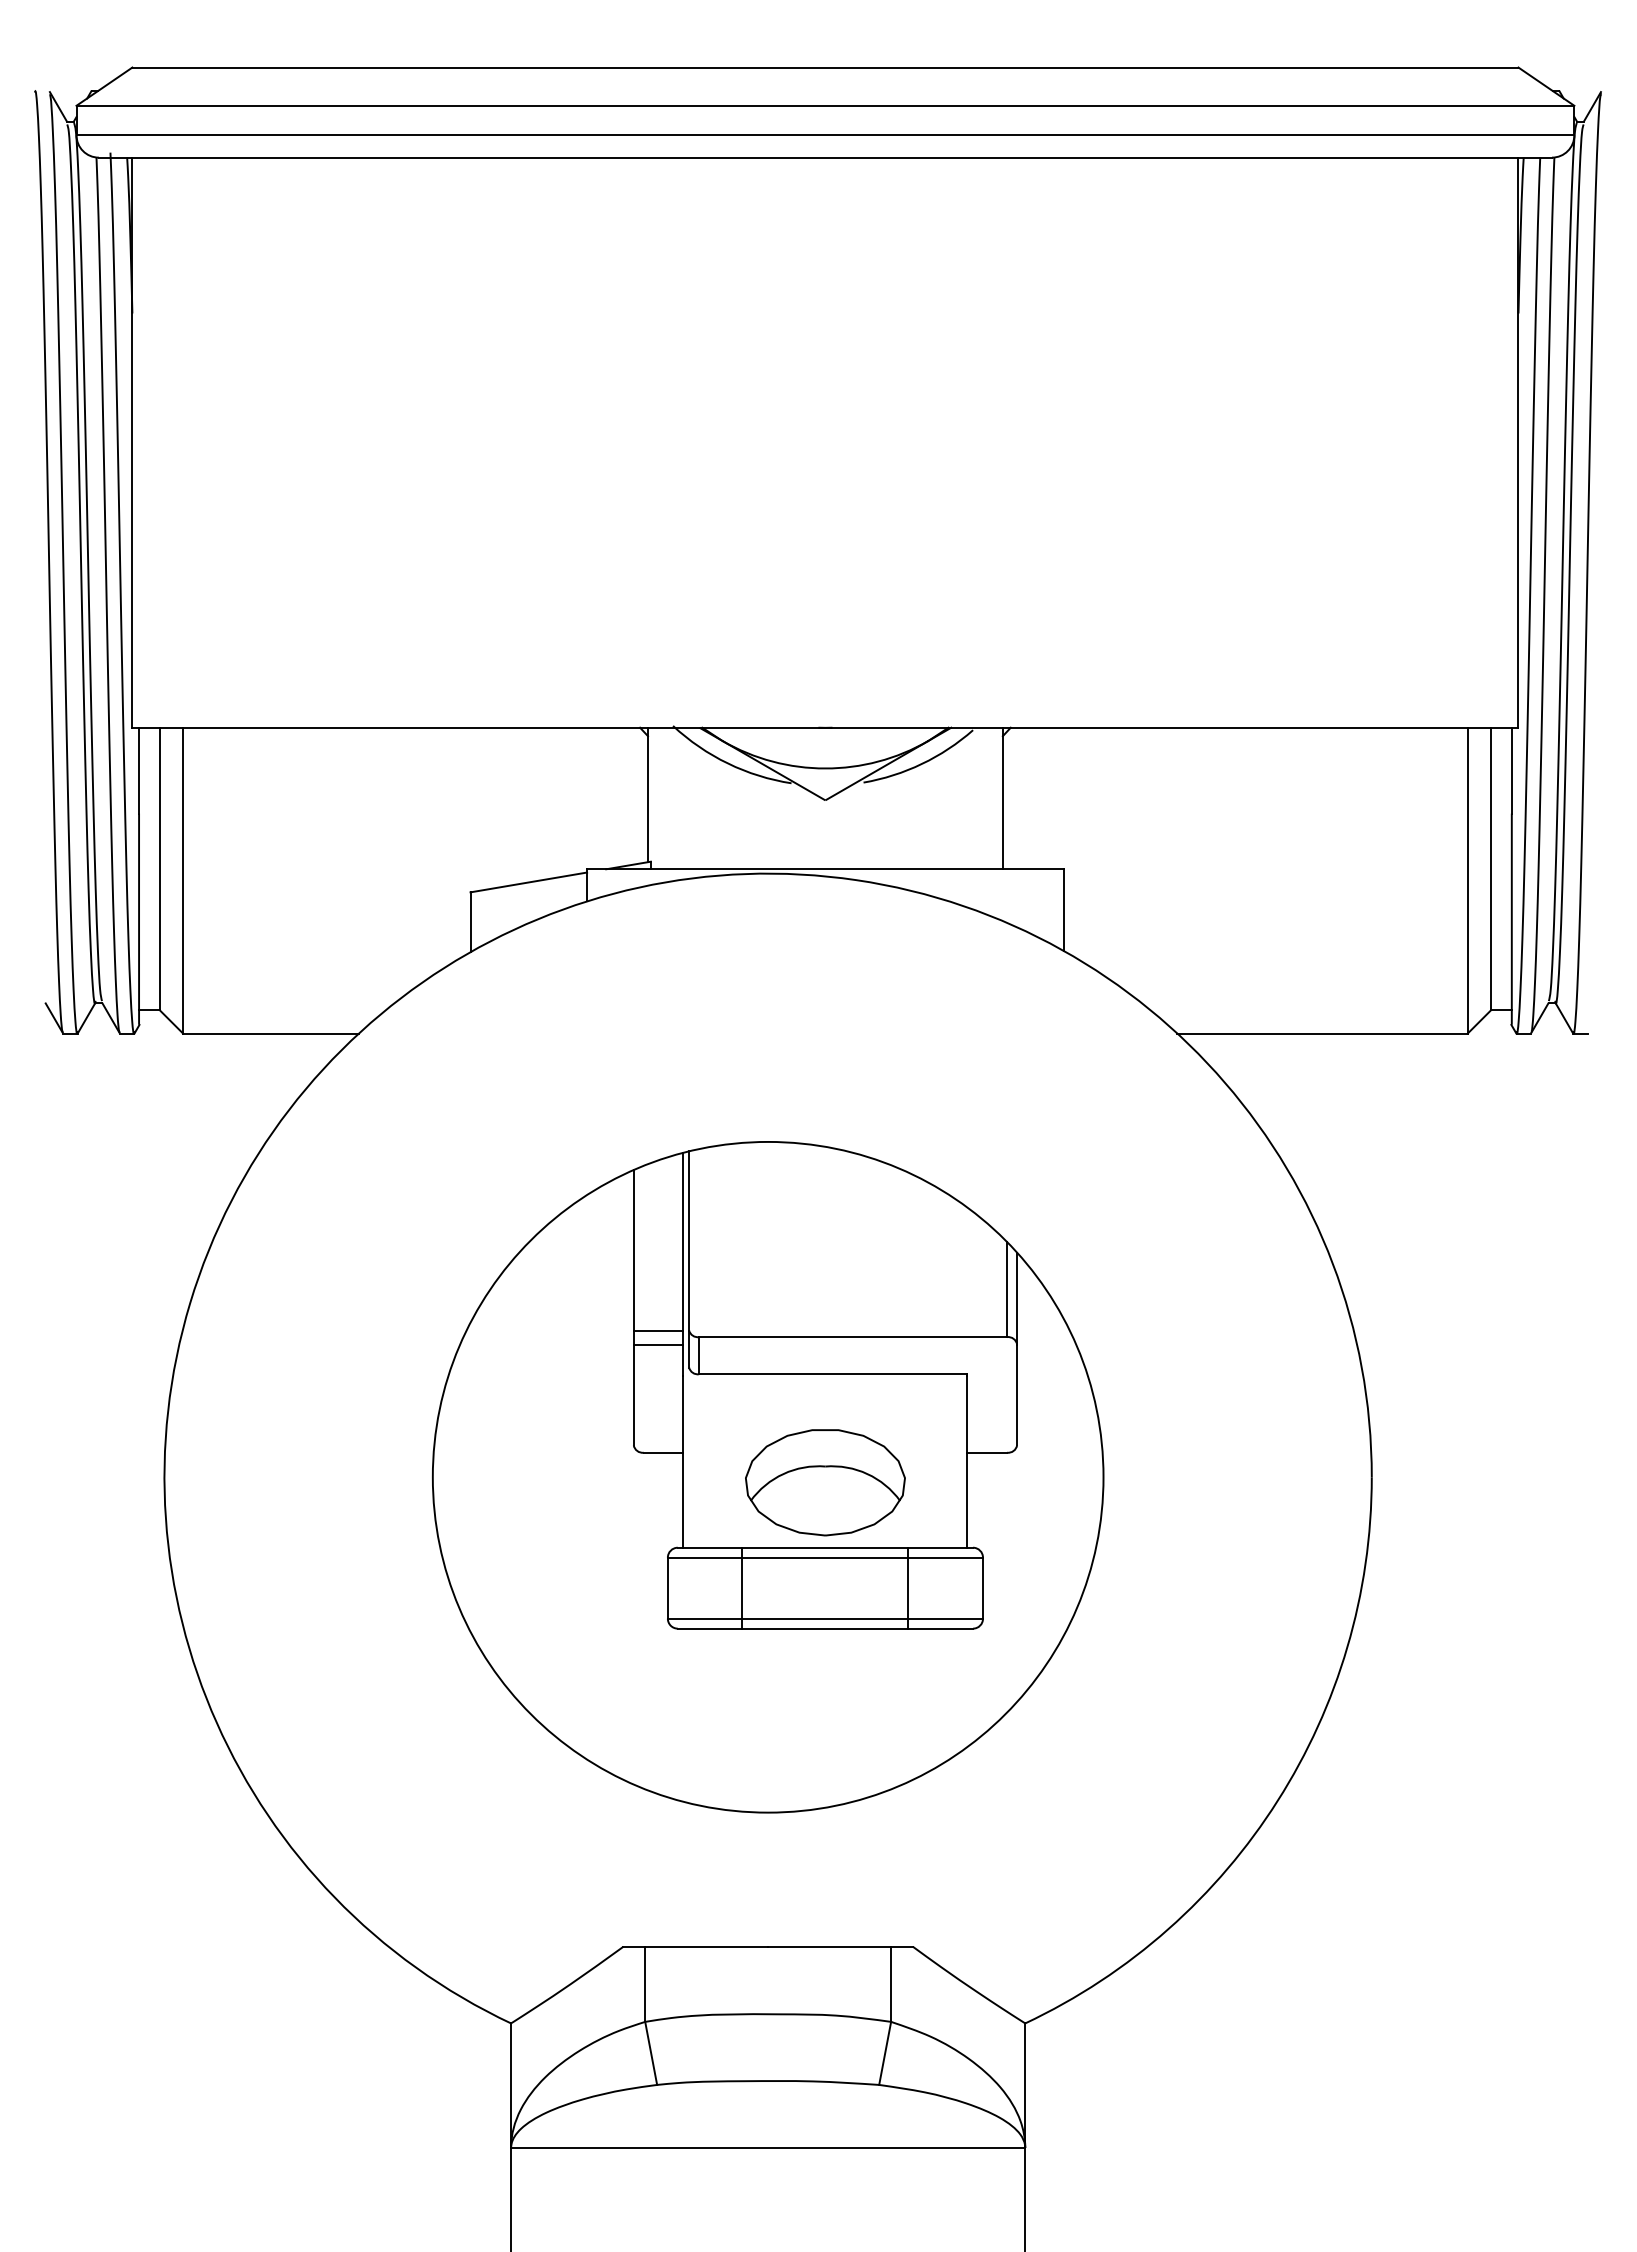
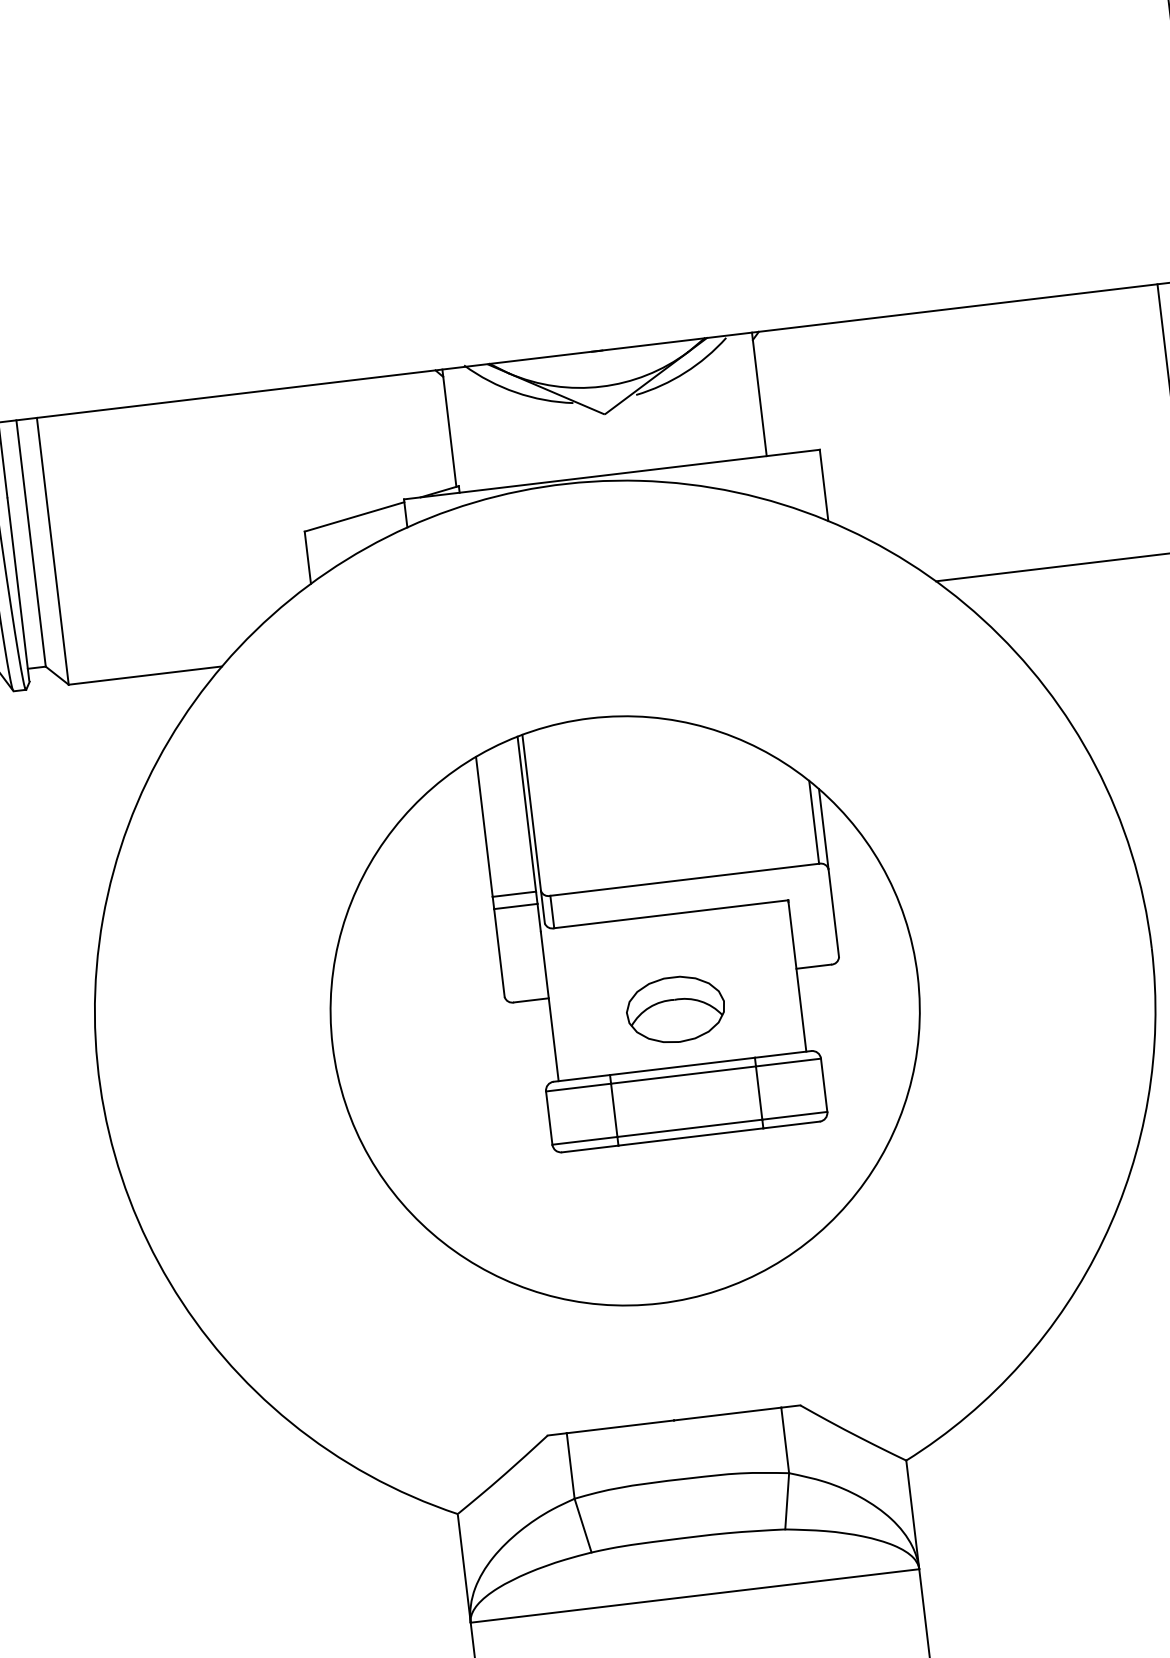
part: (825, 1482) -> (675, 1009), size x0.7

